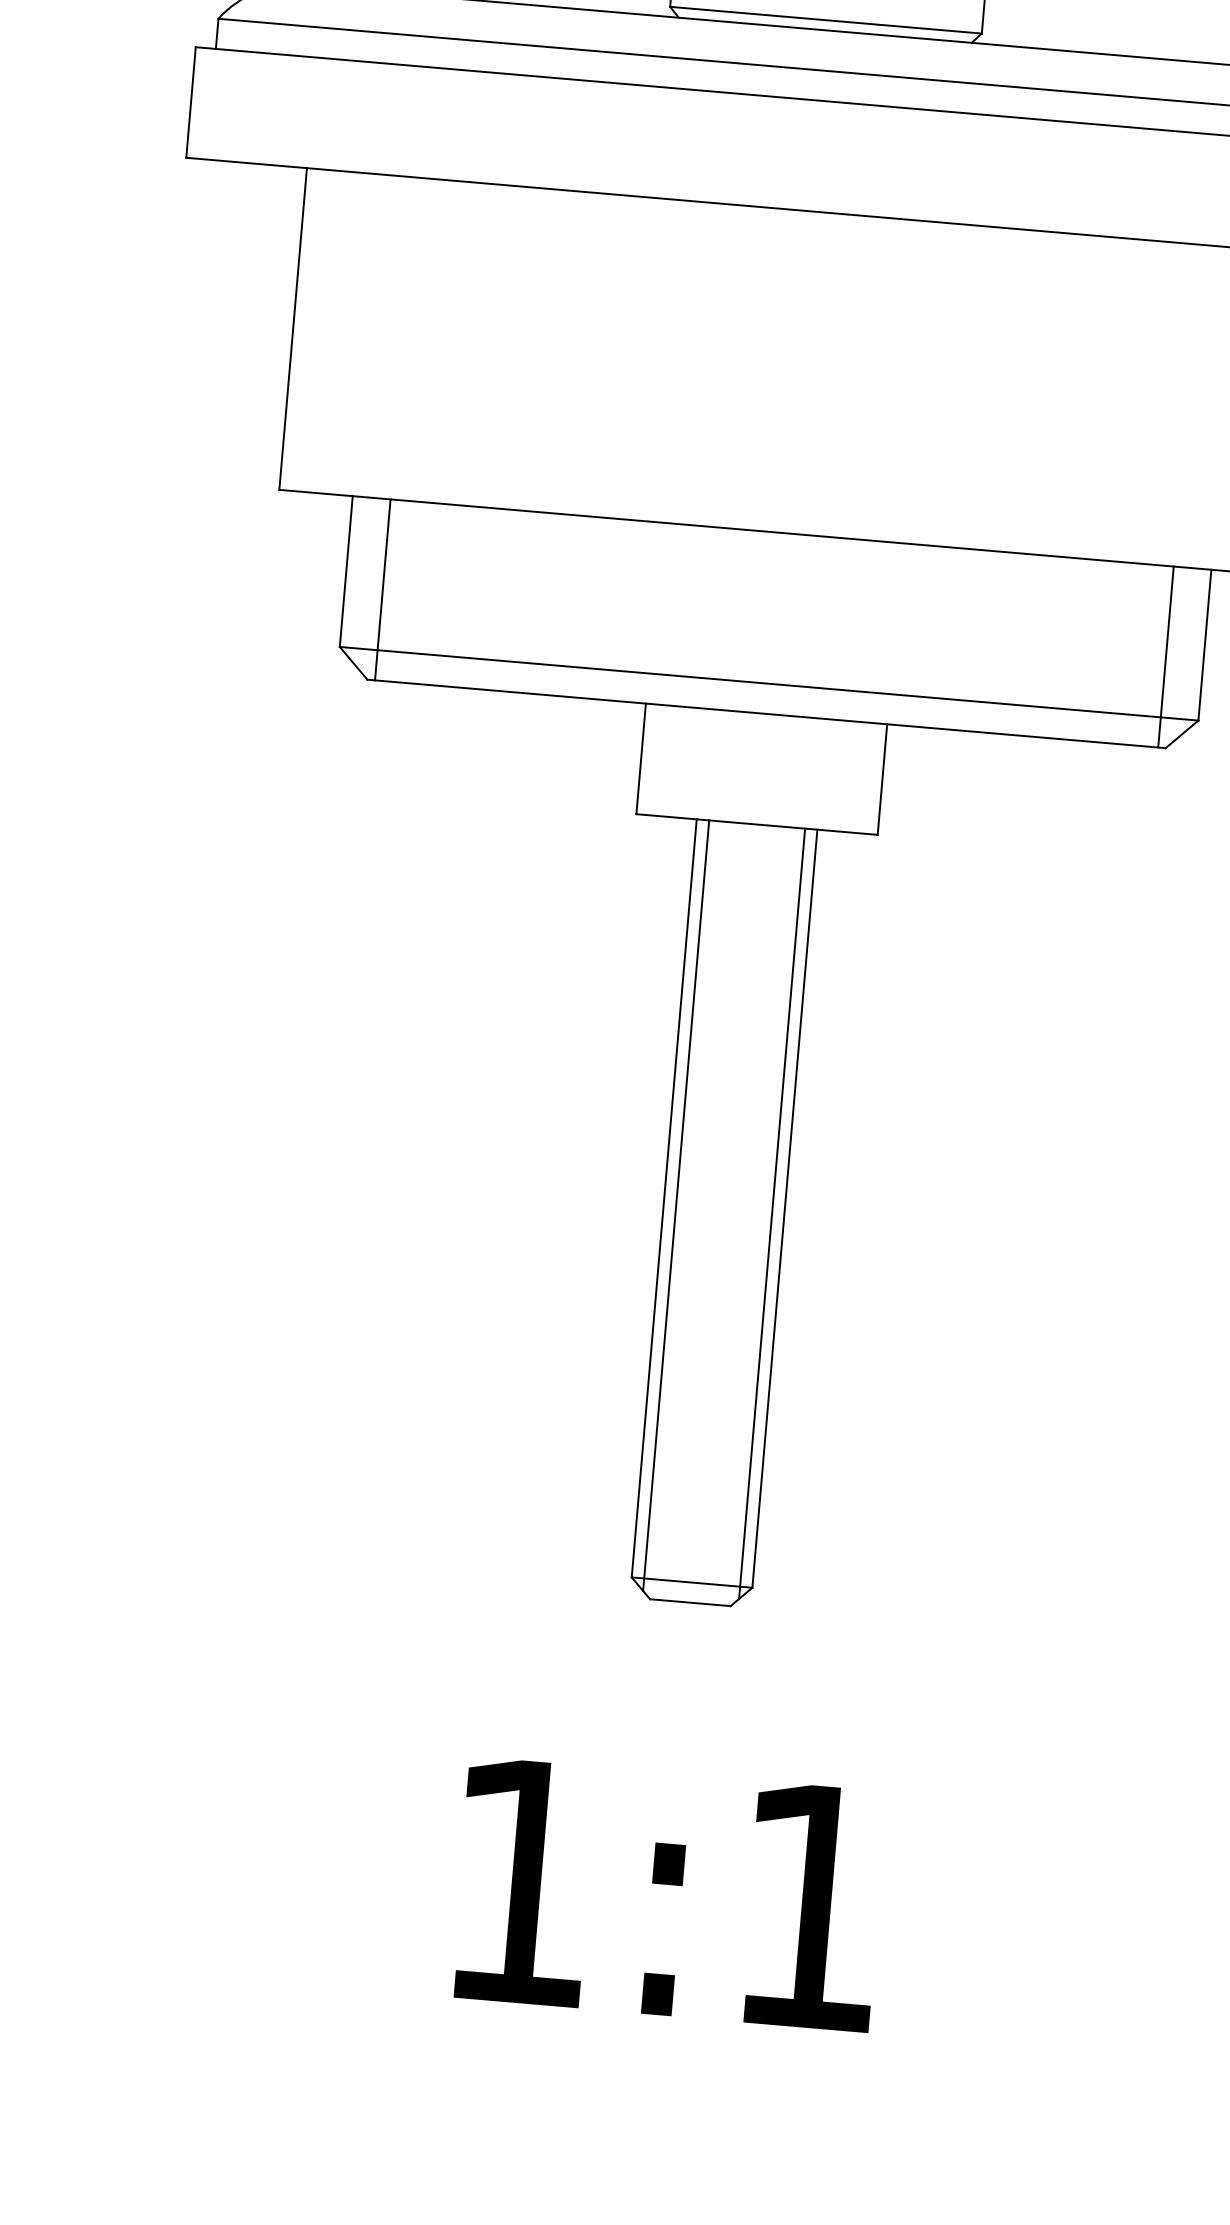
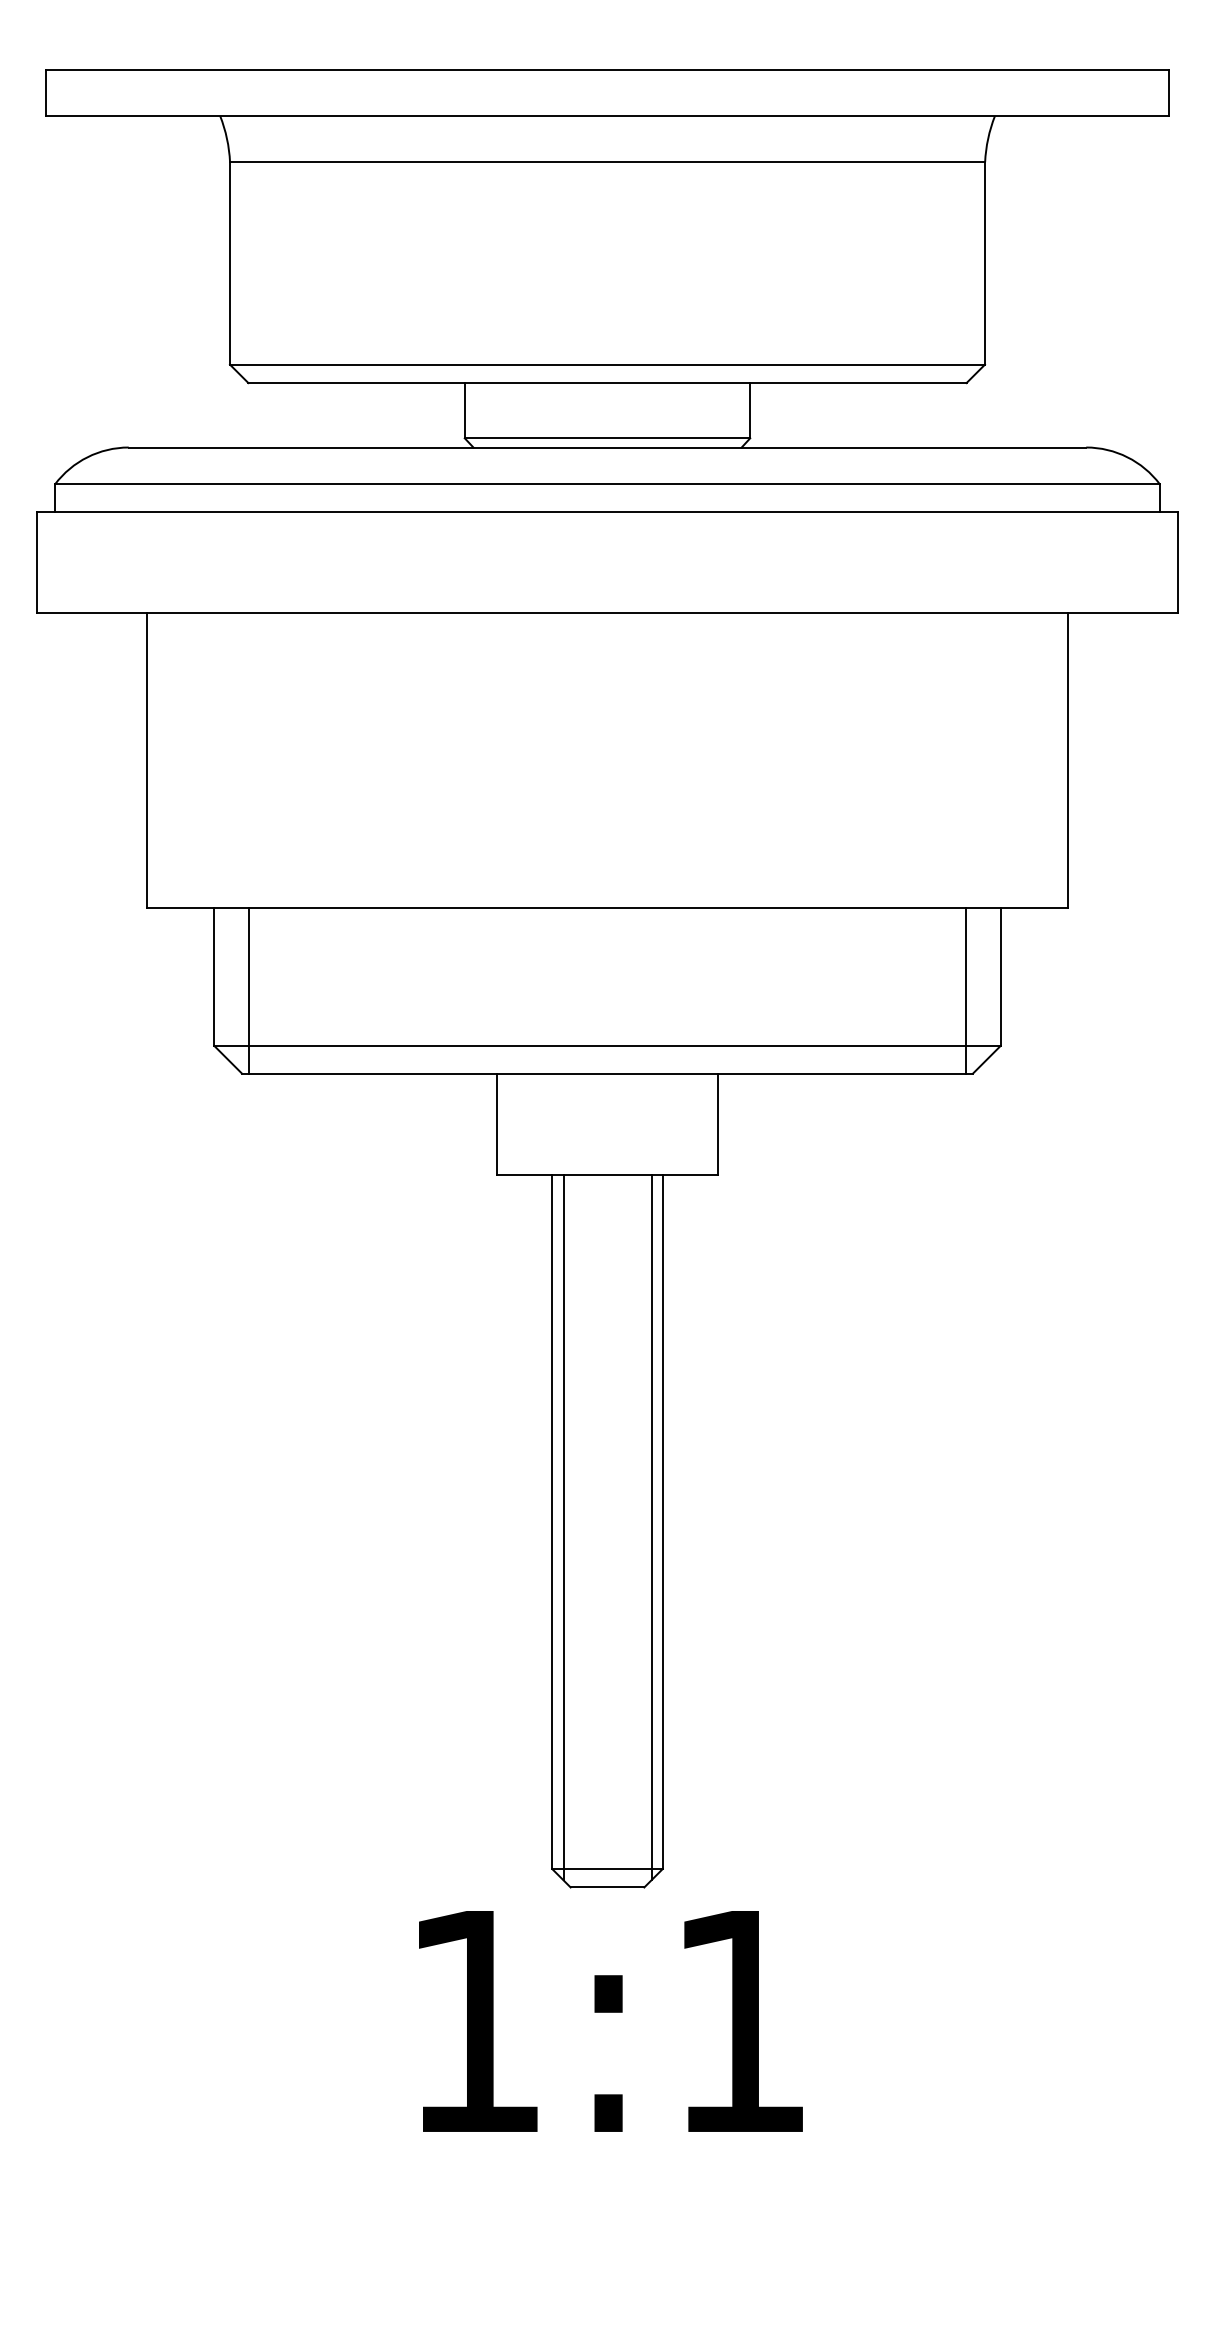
text: (668, 1894) -> (610, 2021), moved

